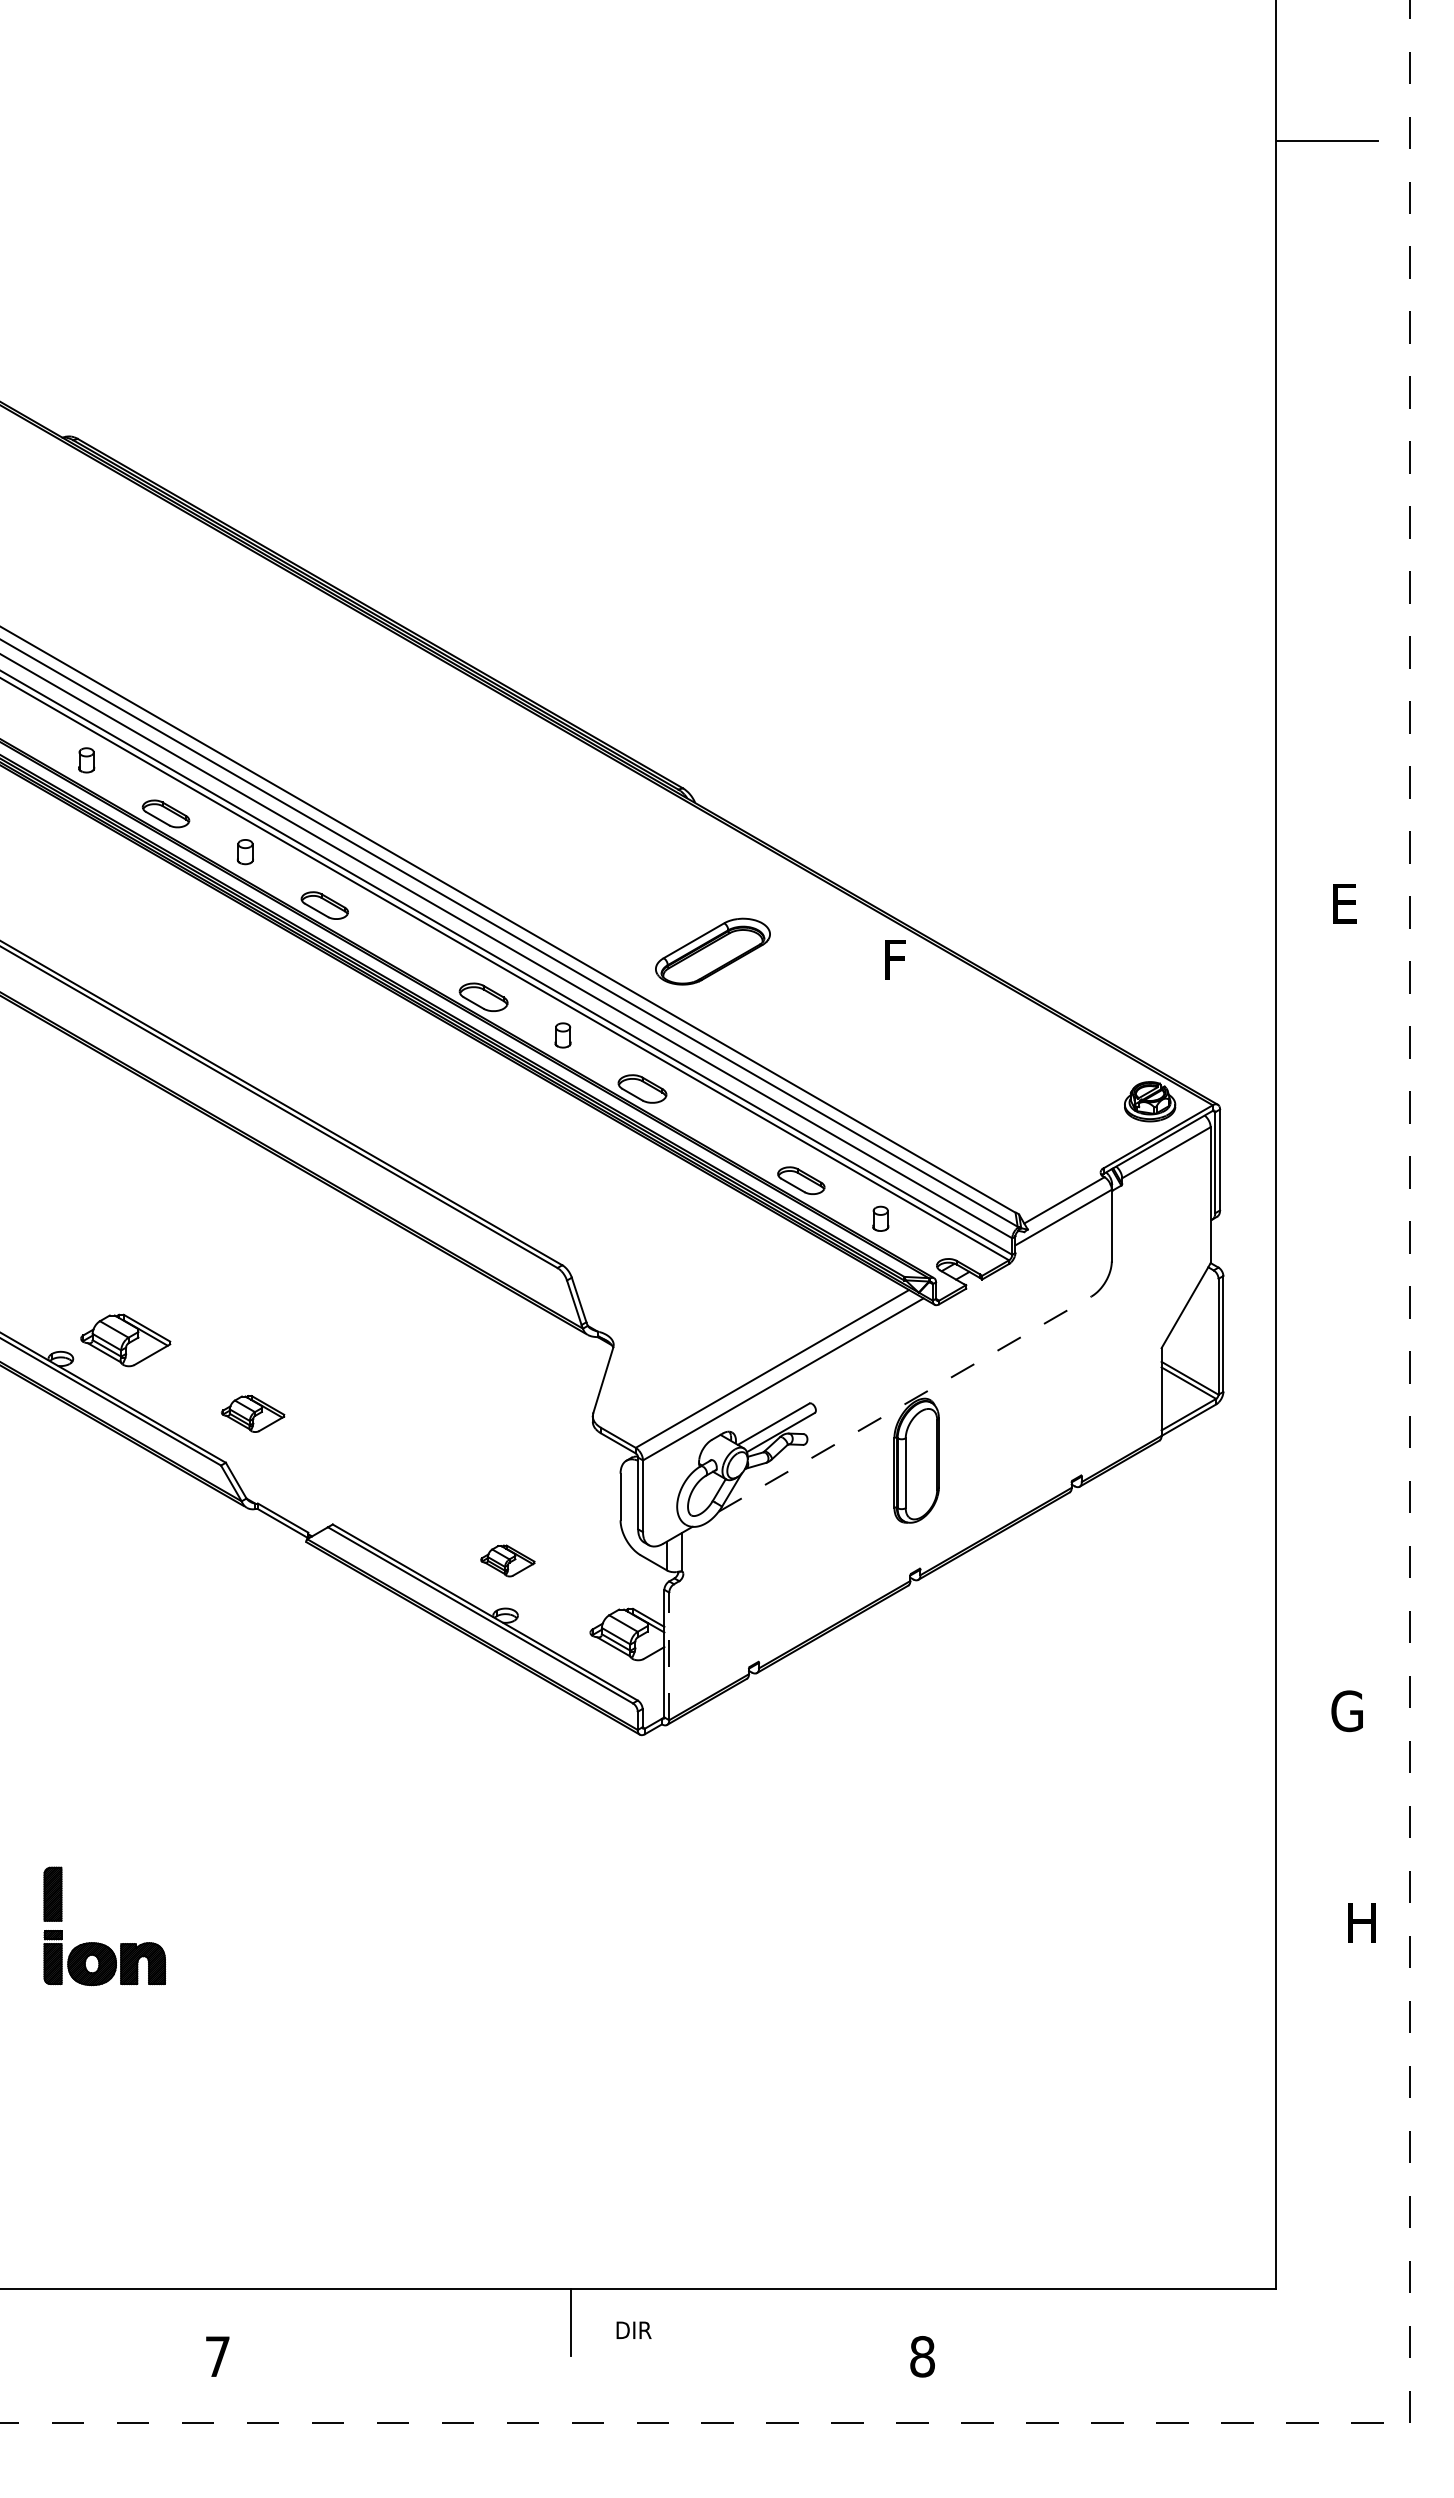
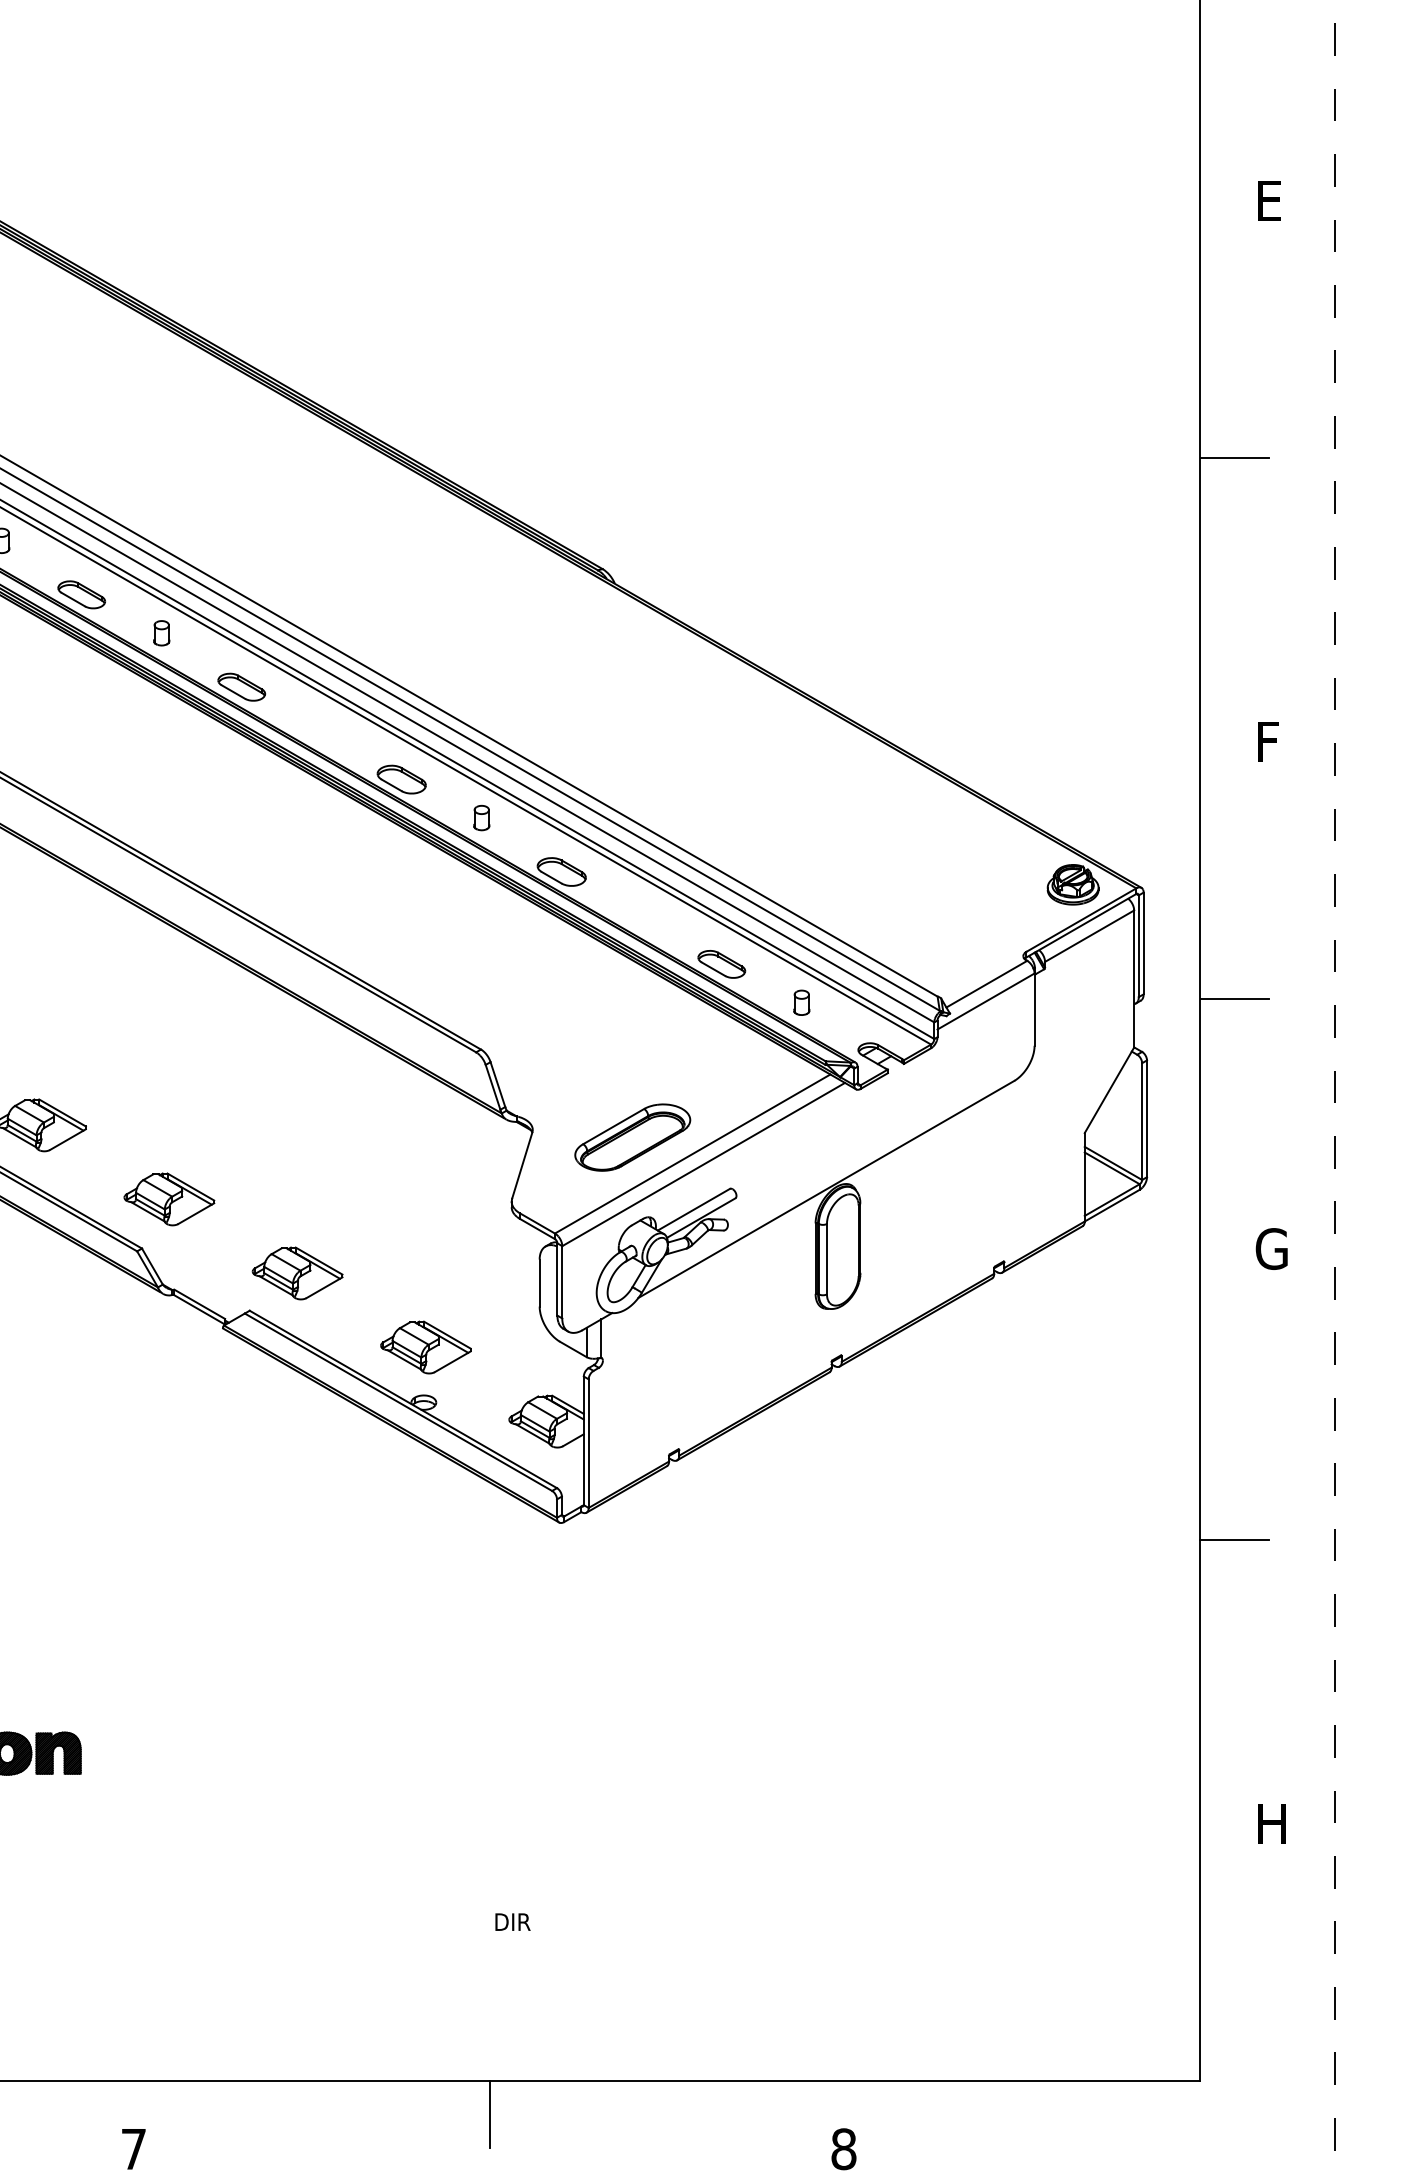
line: (1310, 677) -> (1234, 457), added
text: (1344, 903) -> (1269, 200), moved
part: (712, 951) -> (632, 1137), moved
text: (895, 959) -> (1268, 741), moved
line: (1310, 1214) -> (1234, 998), added
line: (905, 1403) -> (826, 1188), dashed -> solid
part: (252, 1413) -> (168, 1198), size x1.43
part: (379, 1487) -> (296, 1273), added
part: (507, 1560) -> (425, 1347), size x1.67
line: (669, 1656) -> (588, 1443), dashed -> solid
text: (1346, 1711) -> (1271, 1249), moved
line: (1309, 1751) -> (1233, 1539), added
text: (1361, 1922) -> (1271, 1823), moved
text: (633, 2329) -> (512, 1921), moved

